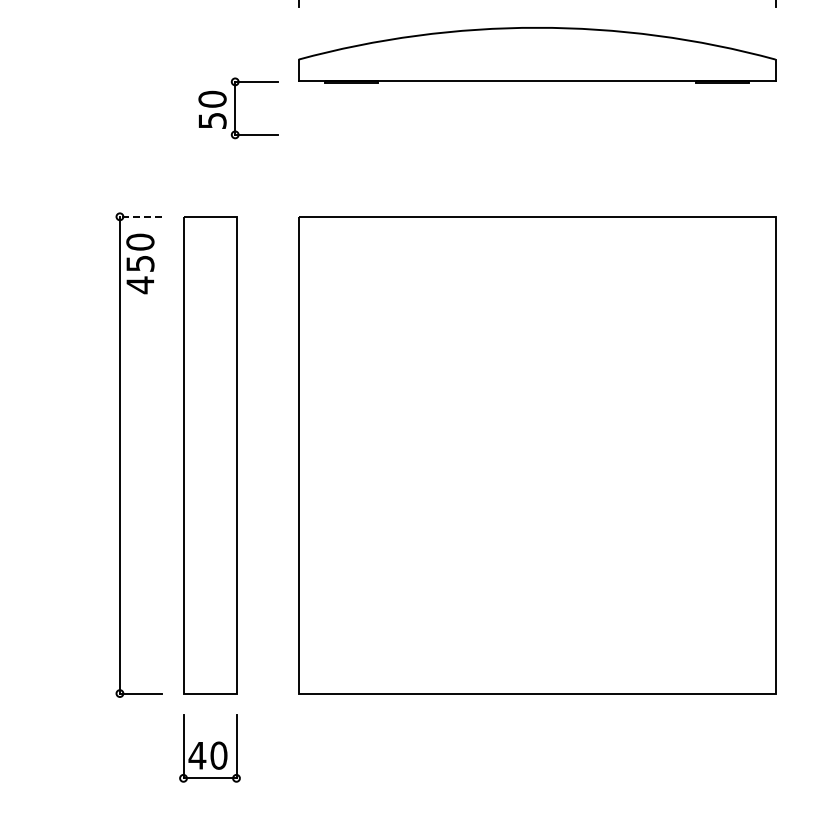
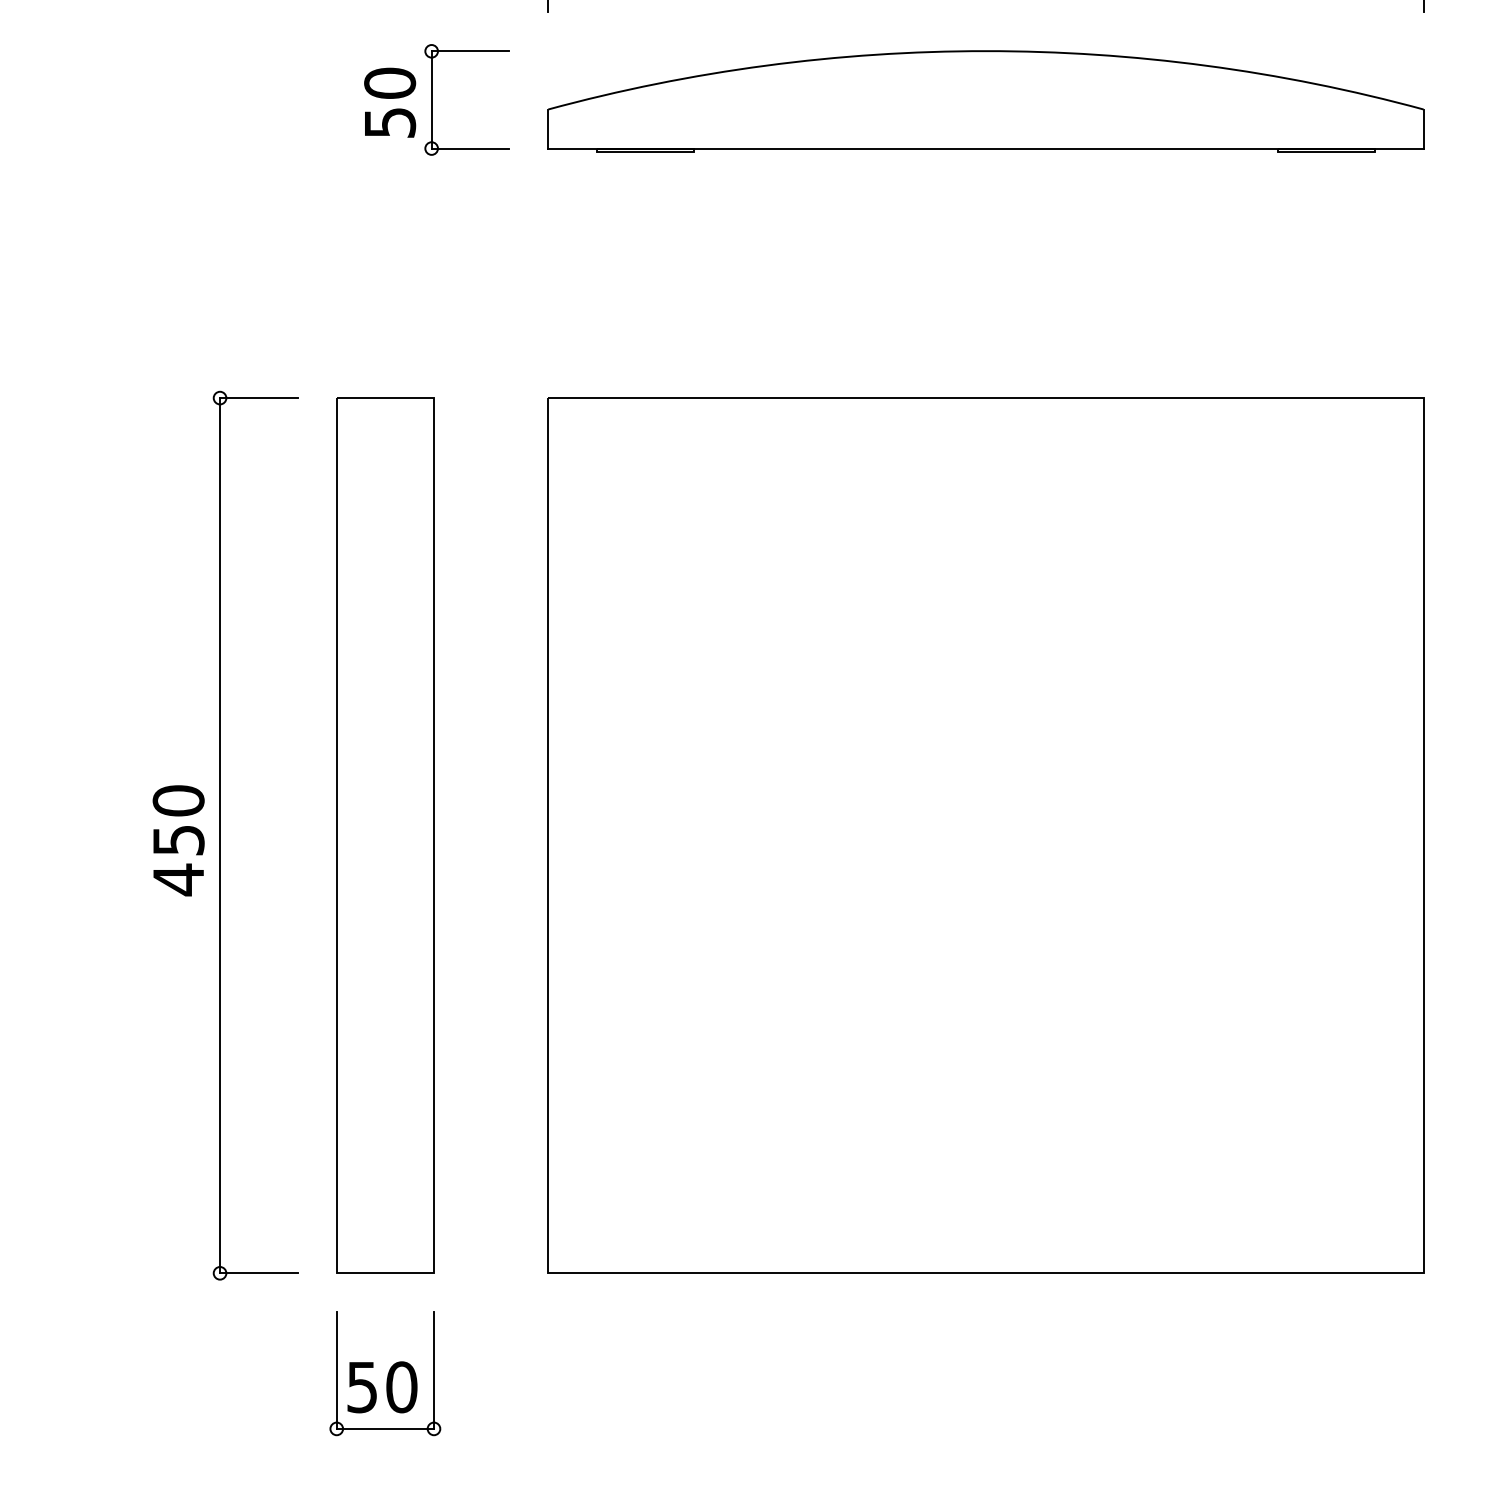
part: (238, 108) -> (437, 100), moved
line: (140, 216) -> (257, 397), dashed -> solid
text: (140, 263) -> (178, 839), moved
text: (197, 755) -> (362, 1386), 40 -> 50

